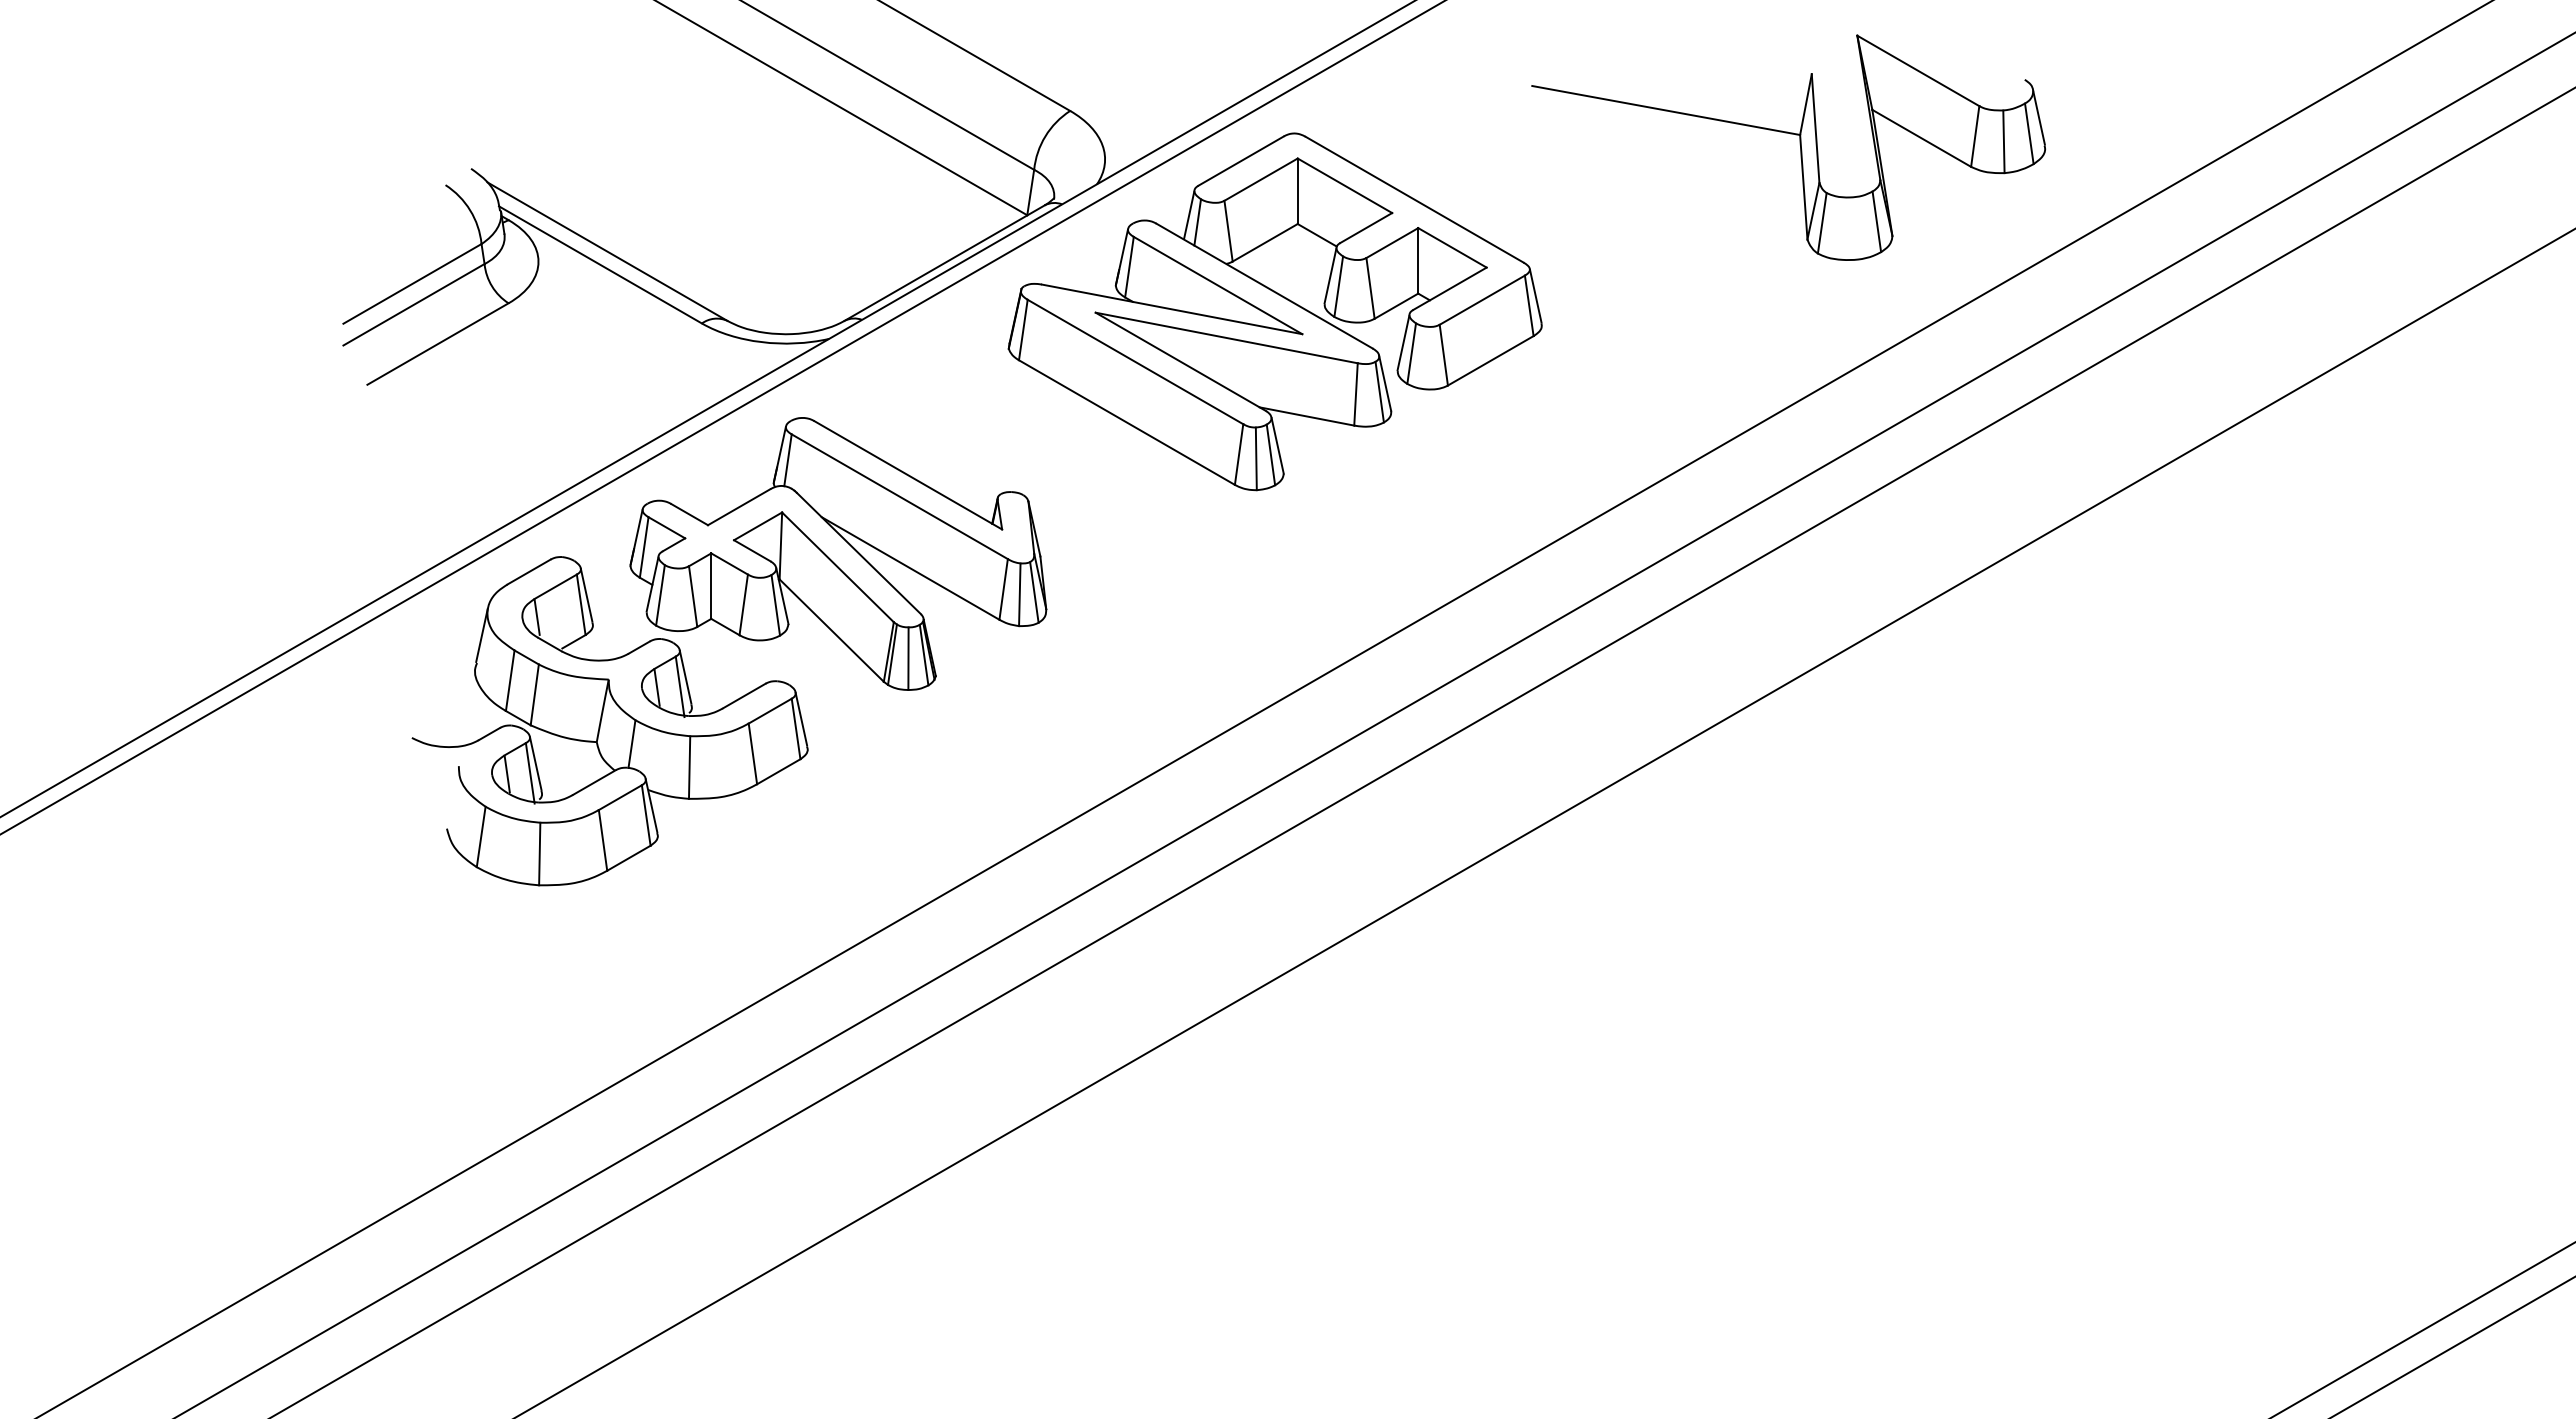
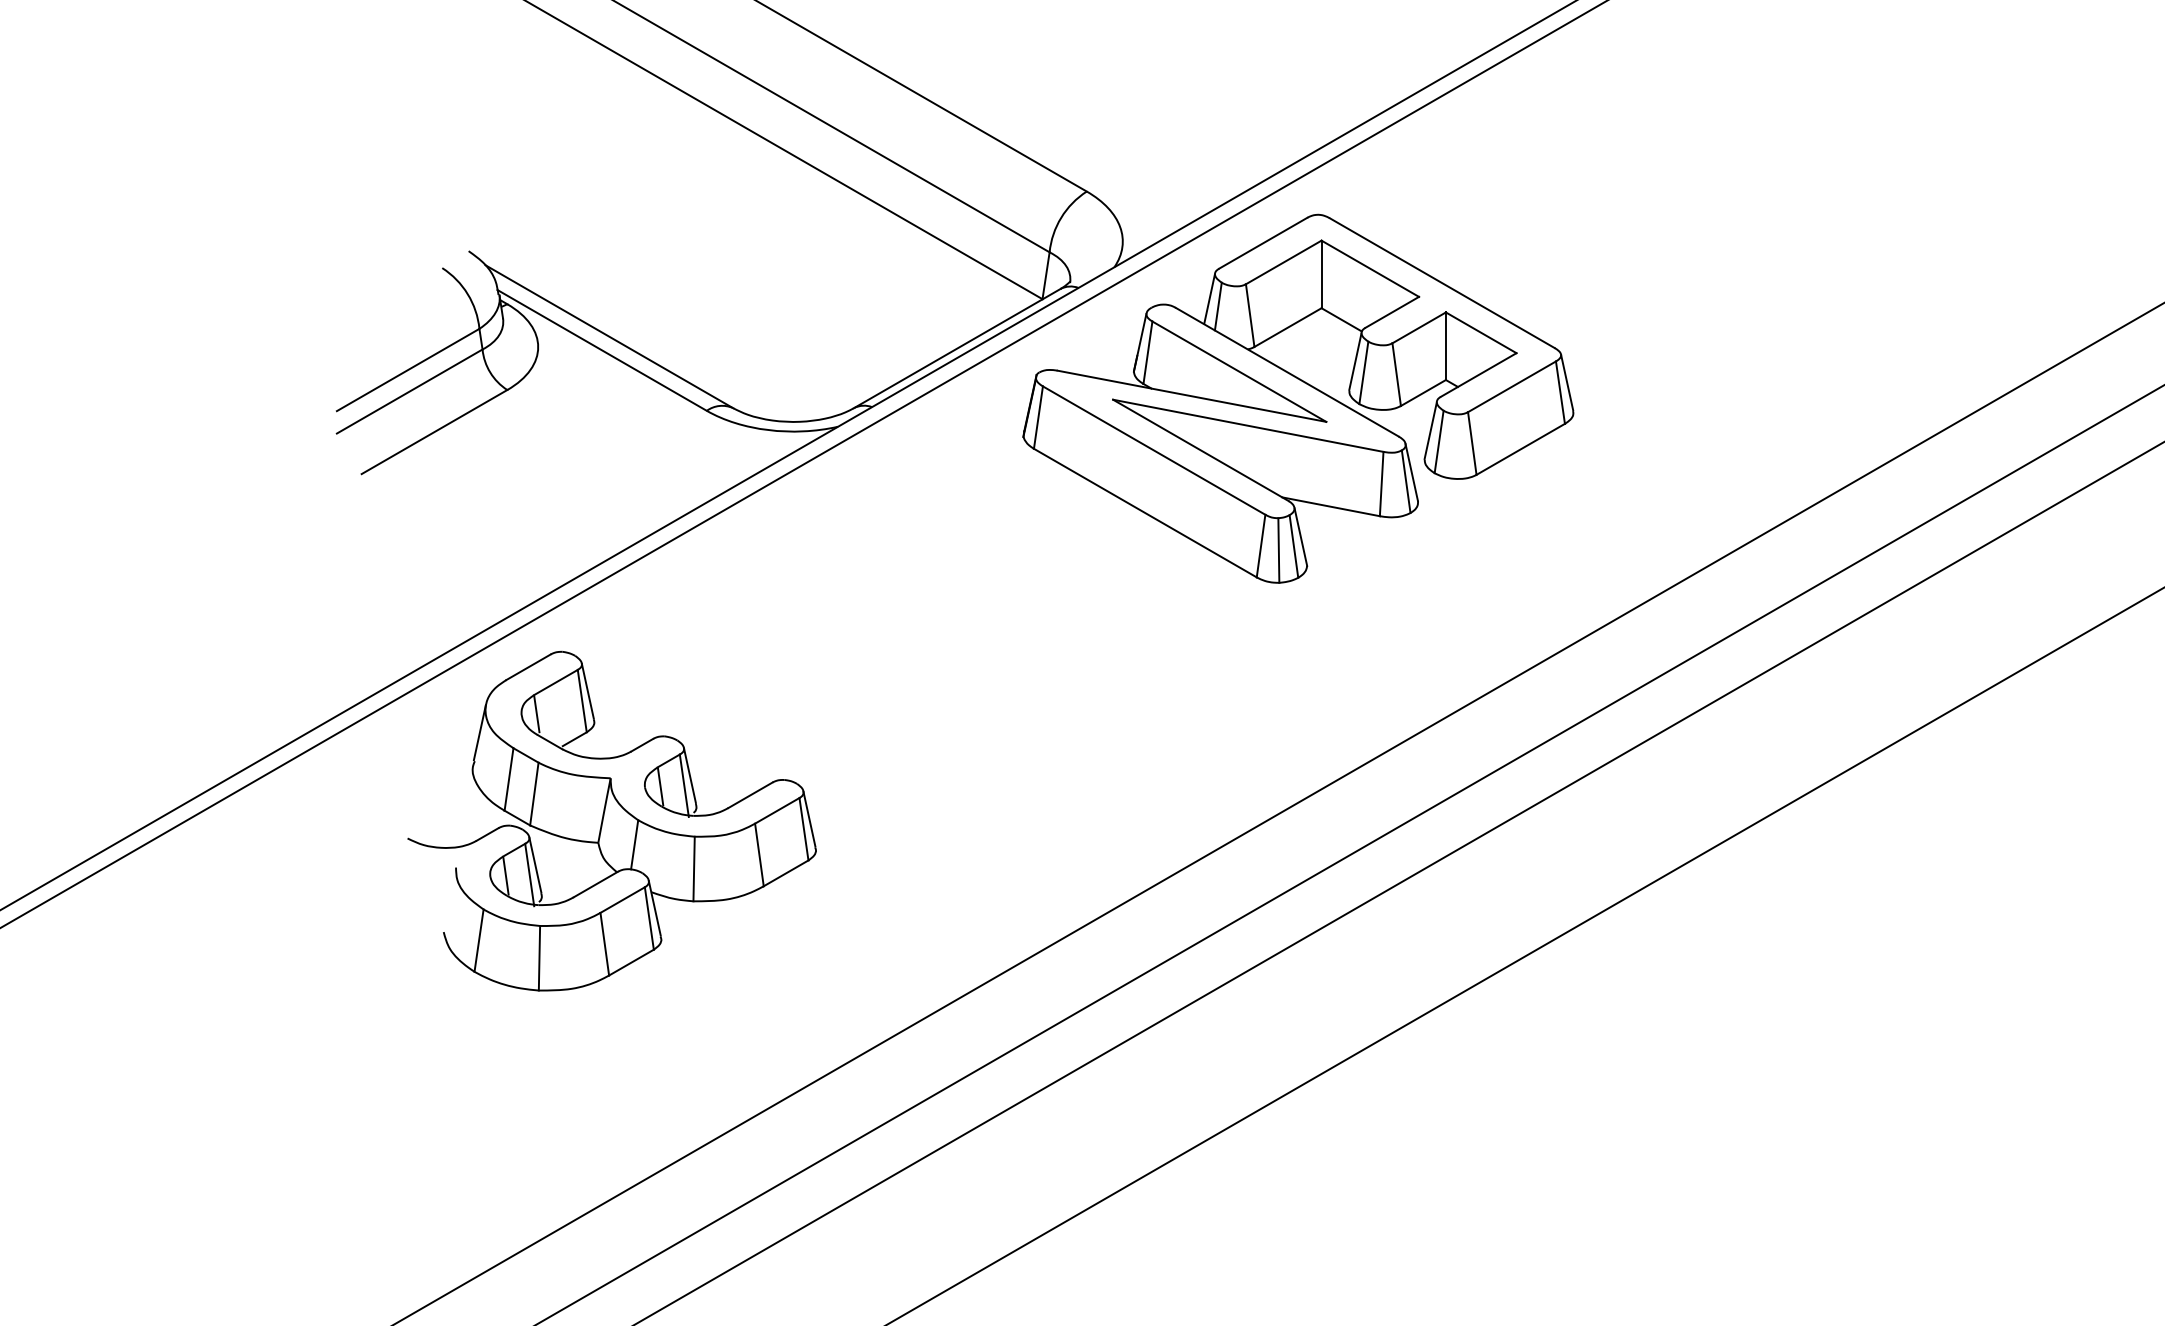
part: (1799, 144) -> (1839, 226), removed
part: (838, 553) -> (847, 648), removed

